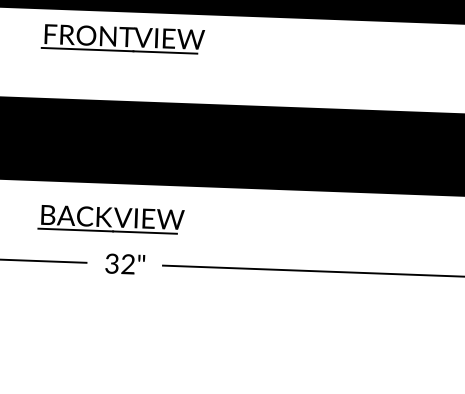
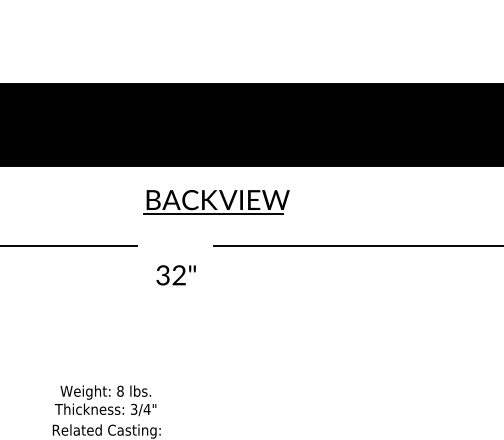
part: (122, 39) -> (165, 21), removed
part: (111, 219) -> (216, 202), moved
text: (124, 264) -> (175, 275), moved

